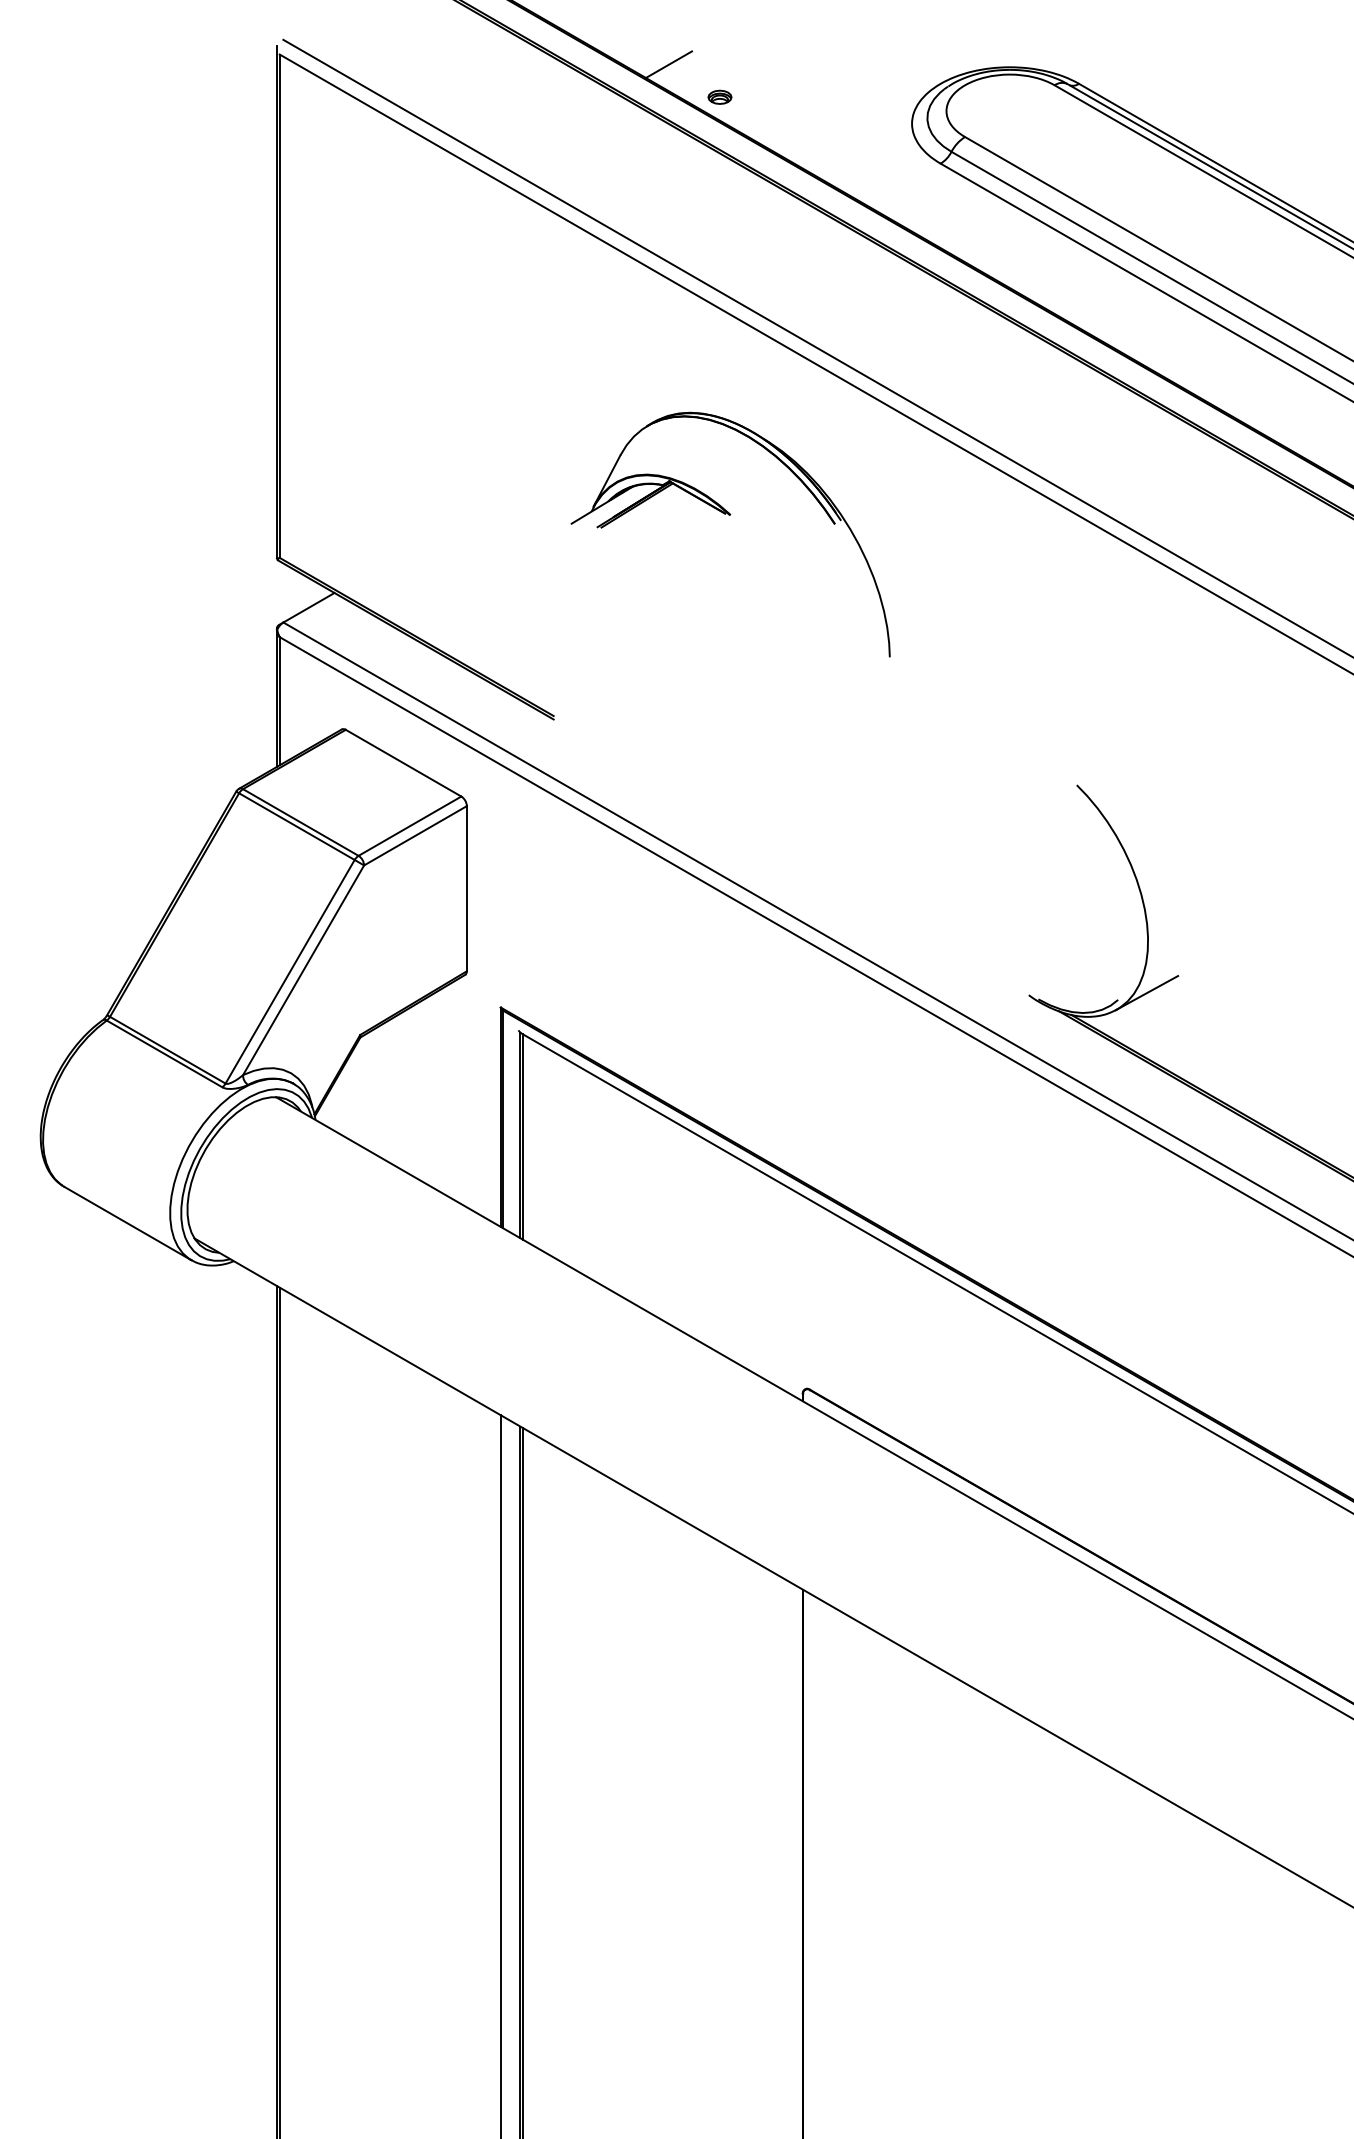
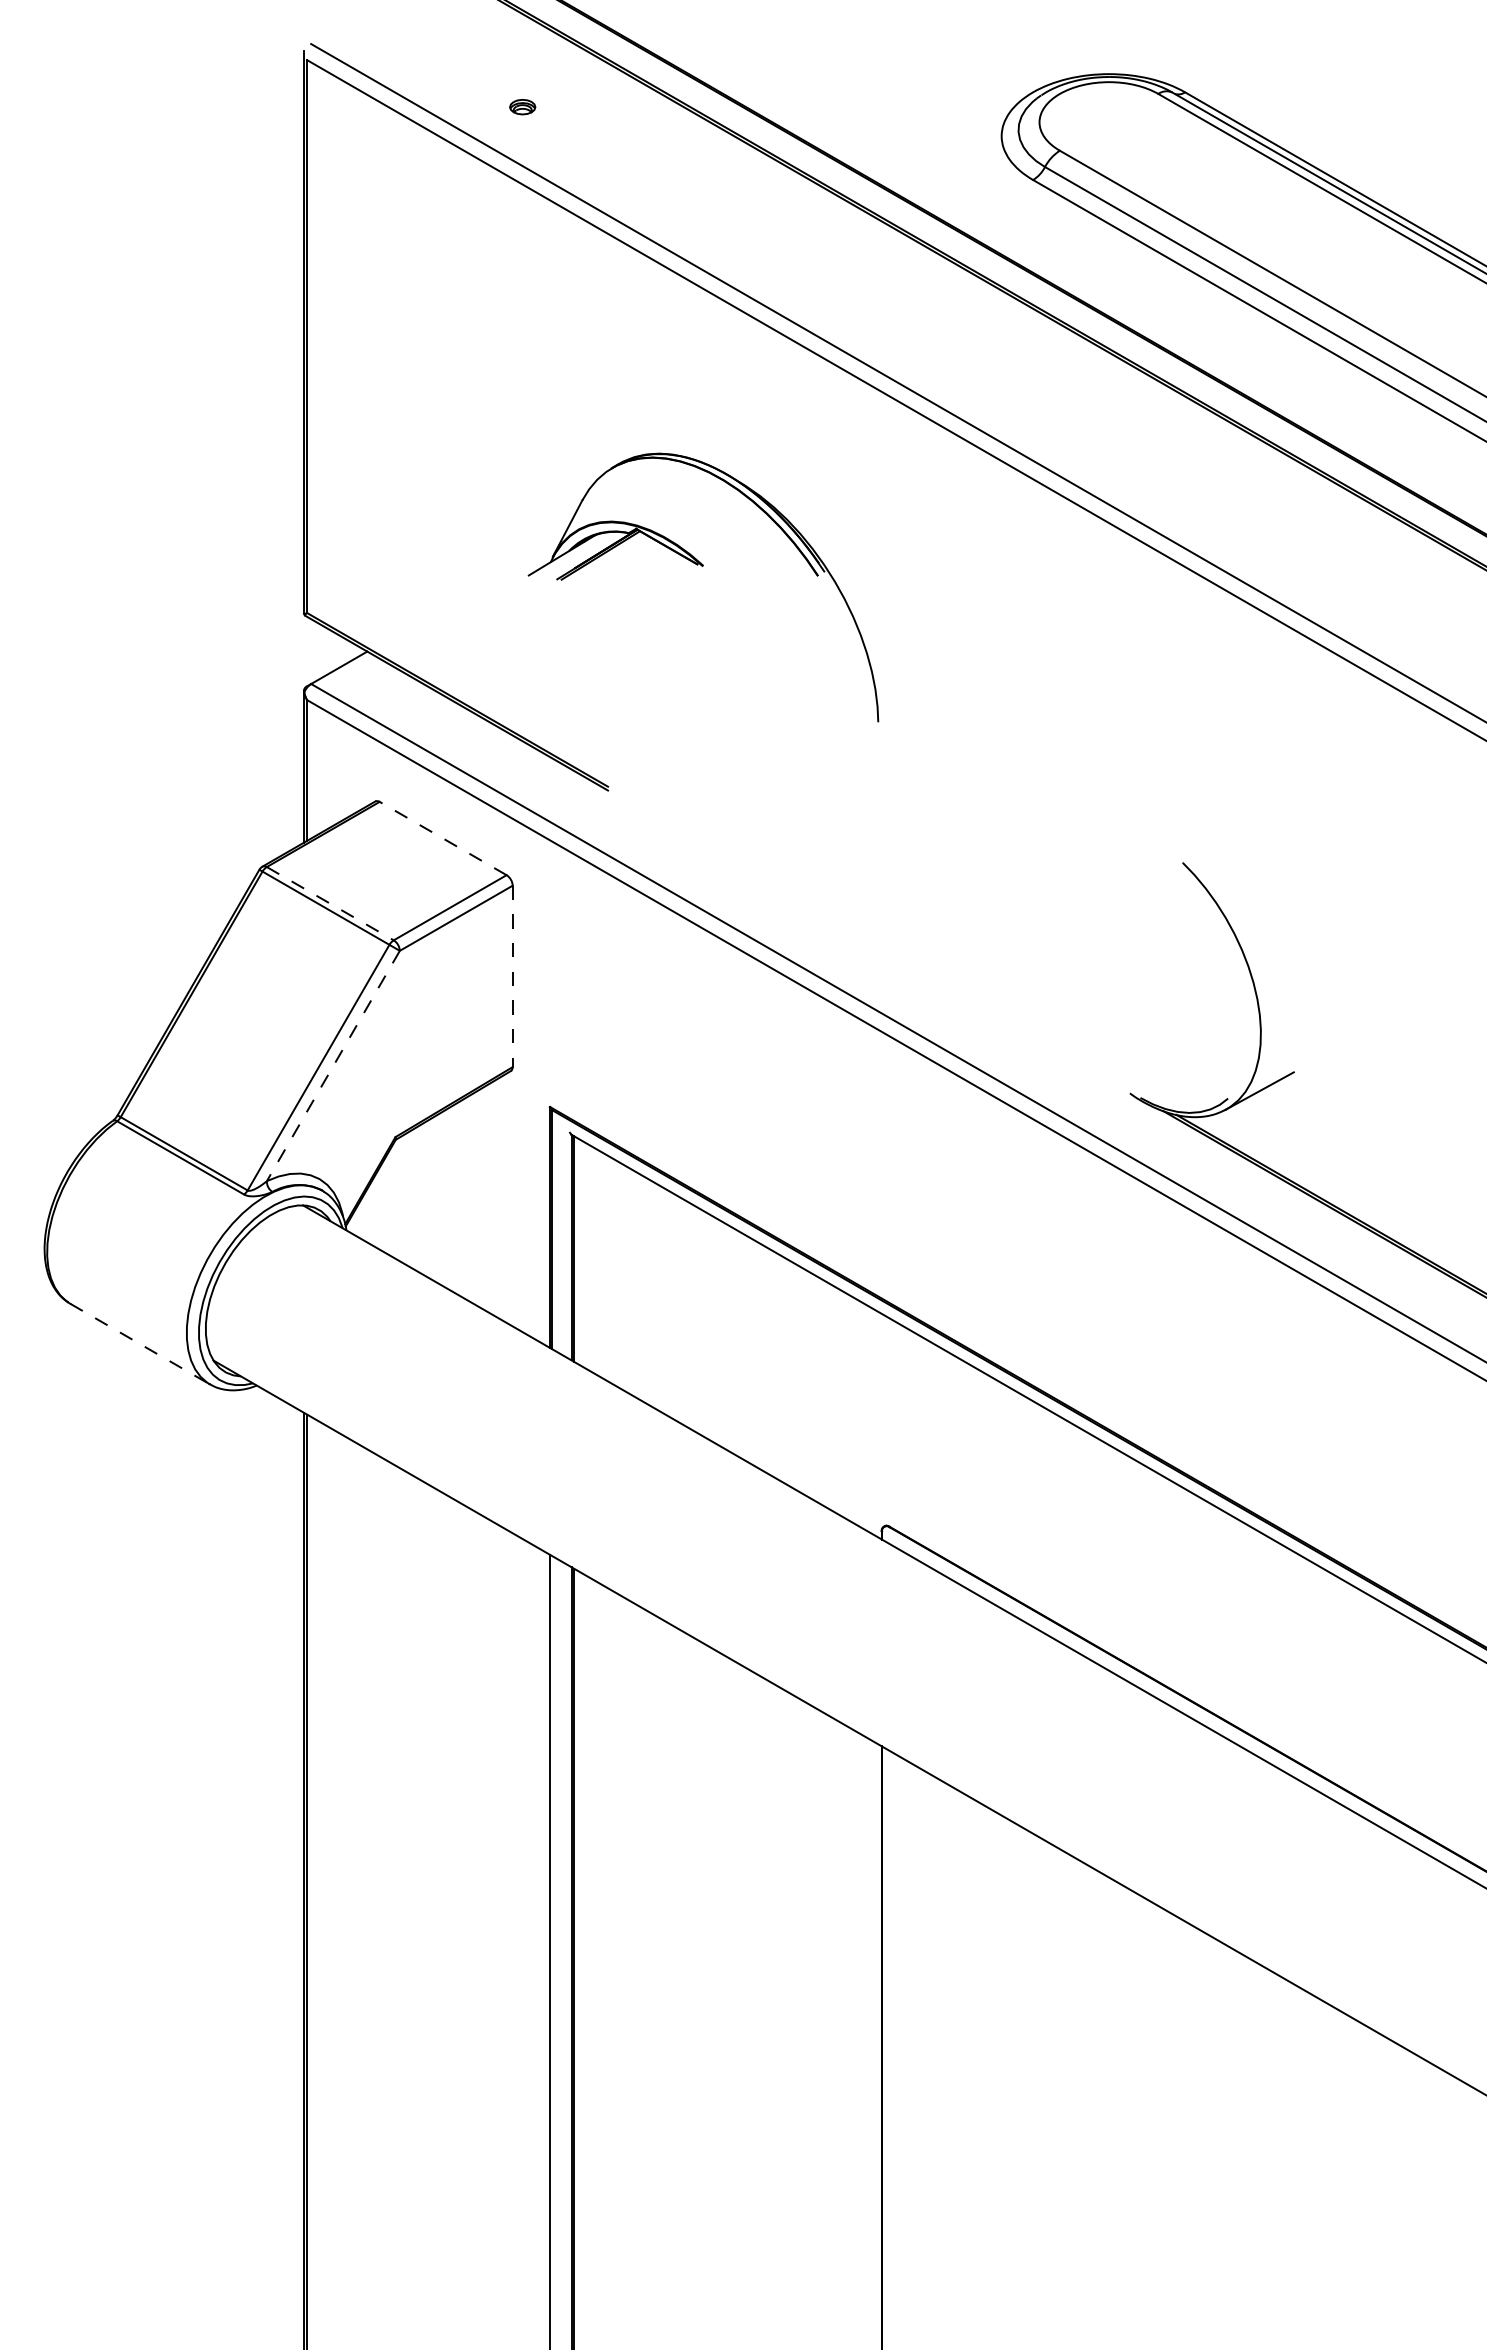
line: (668, 63) -> (734, 70), removed
part: (719, 97) -> (522, 107), moved
part: (730, 515) -> (703, 566), moved
line: (402, 763) -> (442, 838), solid -> dashed
line: (301, 822) -> (330, 903), solid -> dashed
line: (466, 888) -> (512, 976), solid -> dashed
line: (303, 969) -> (333, 1065), solid -> dashed
line: (128, 1223) -> (140, 1344), solid -> dashed

